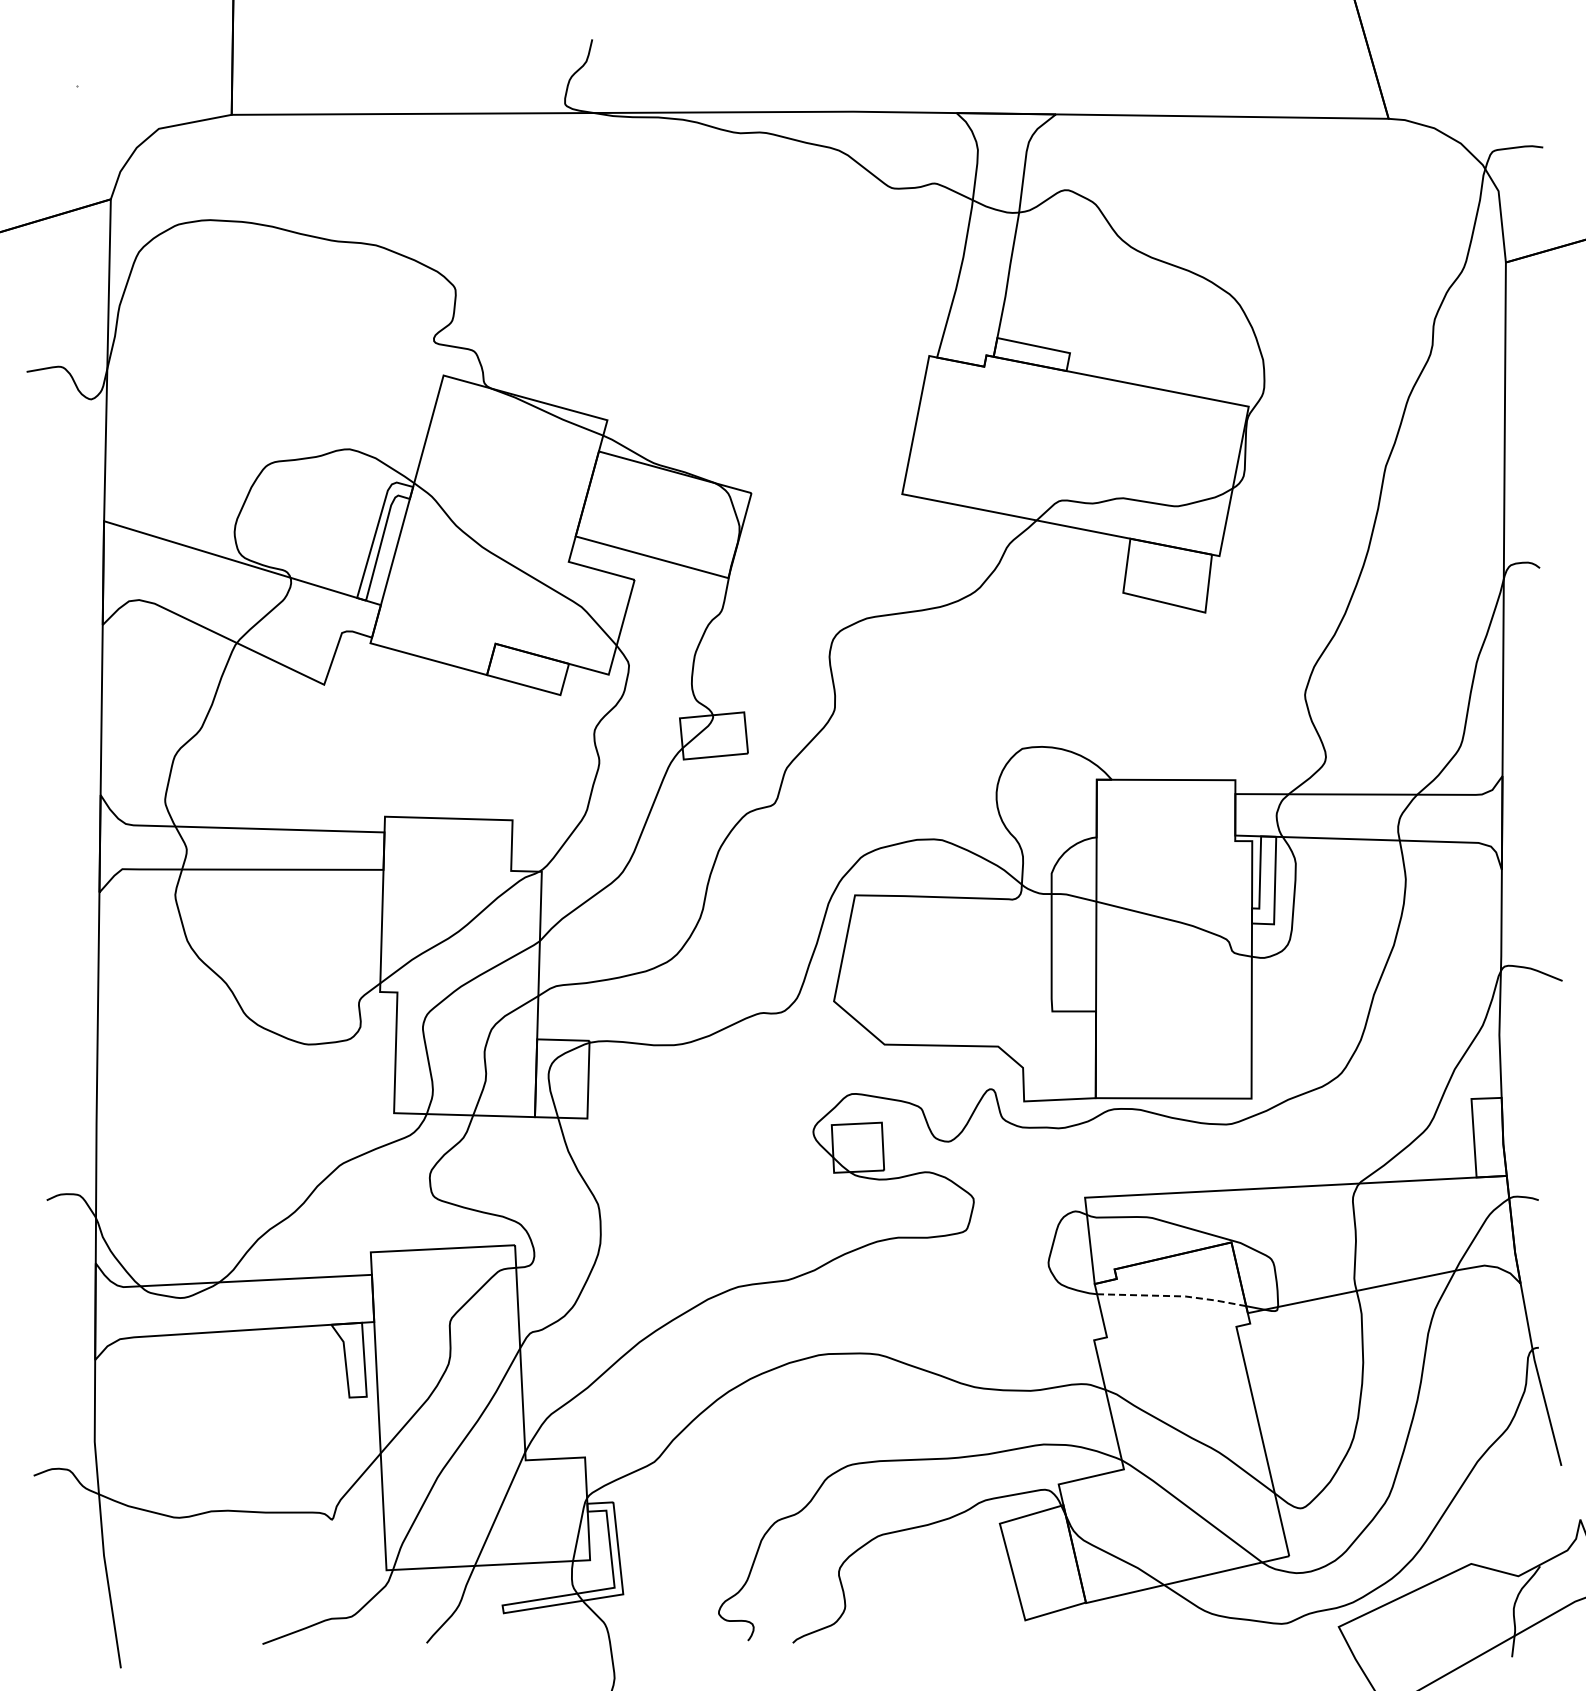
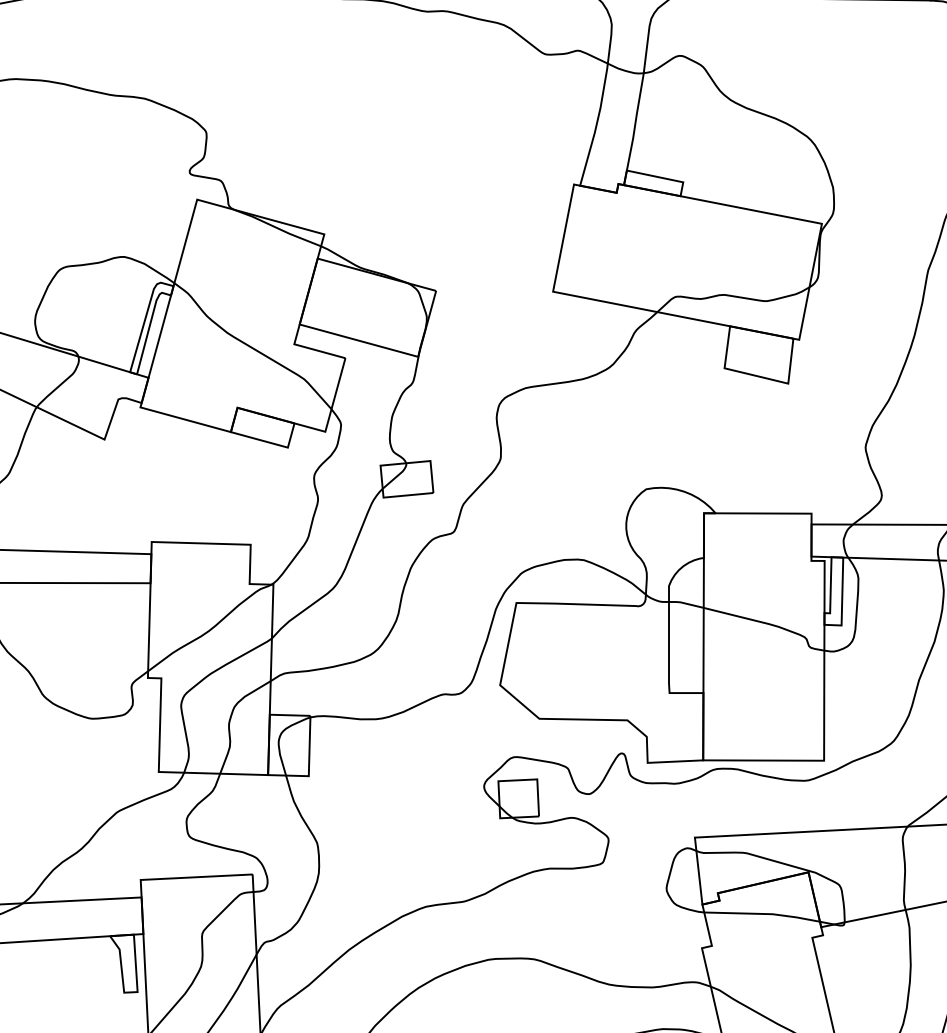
line: (1173, 1296) -> (763, 914), dashed -> solid

